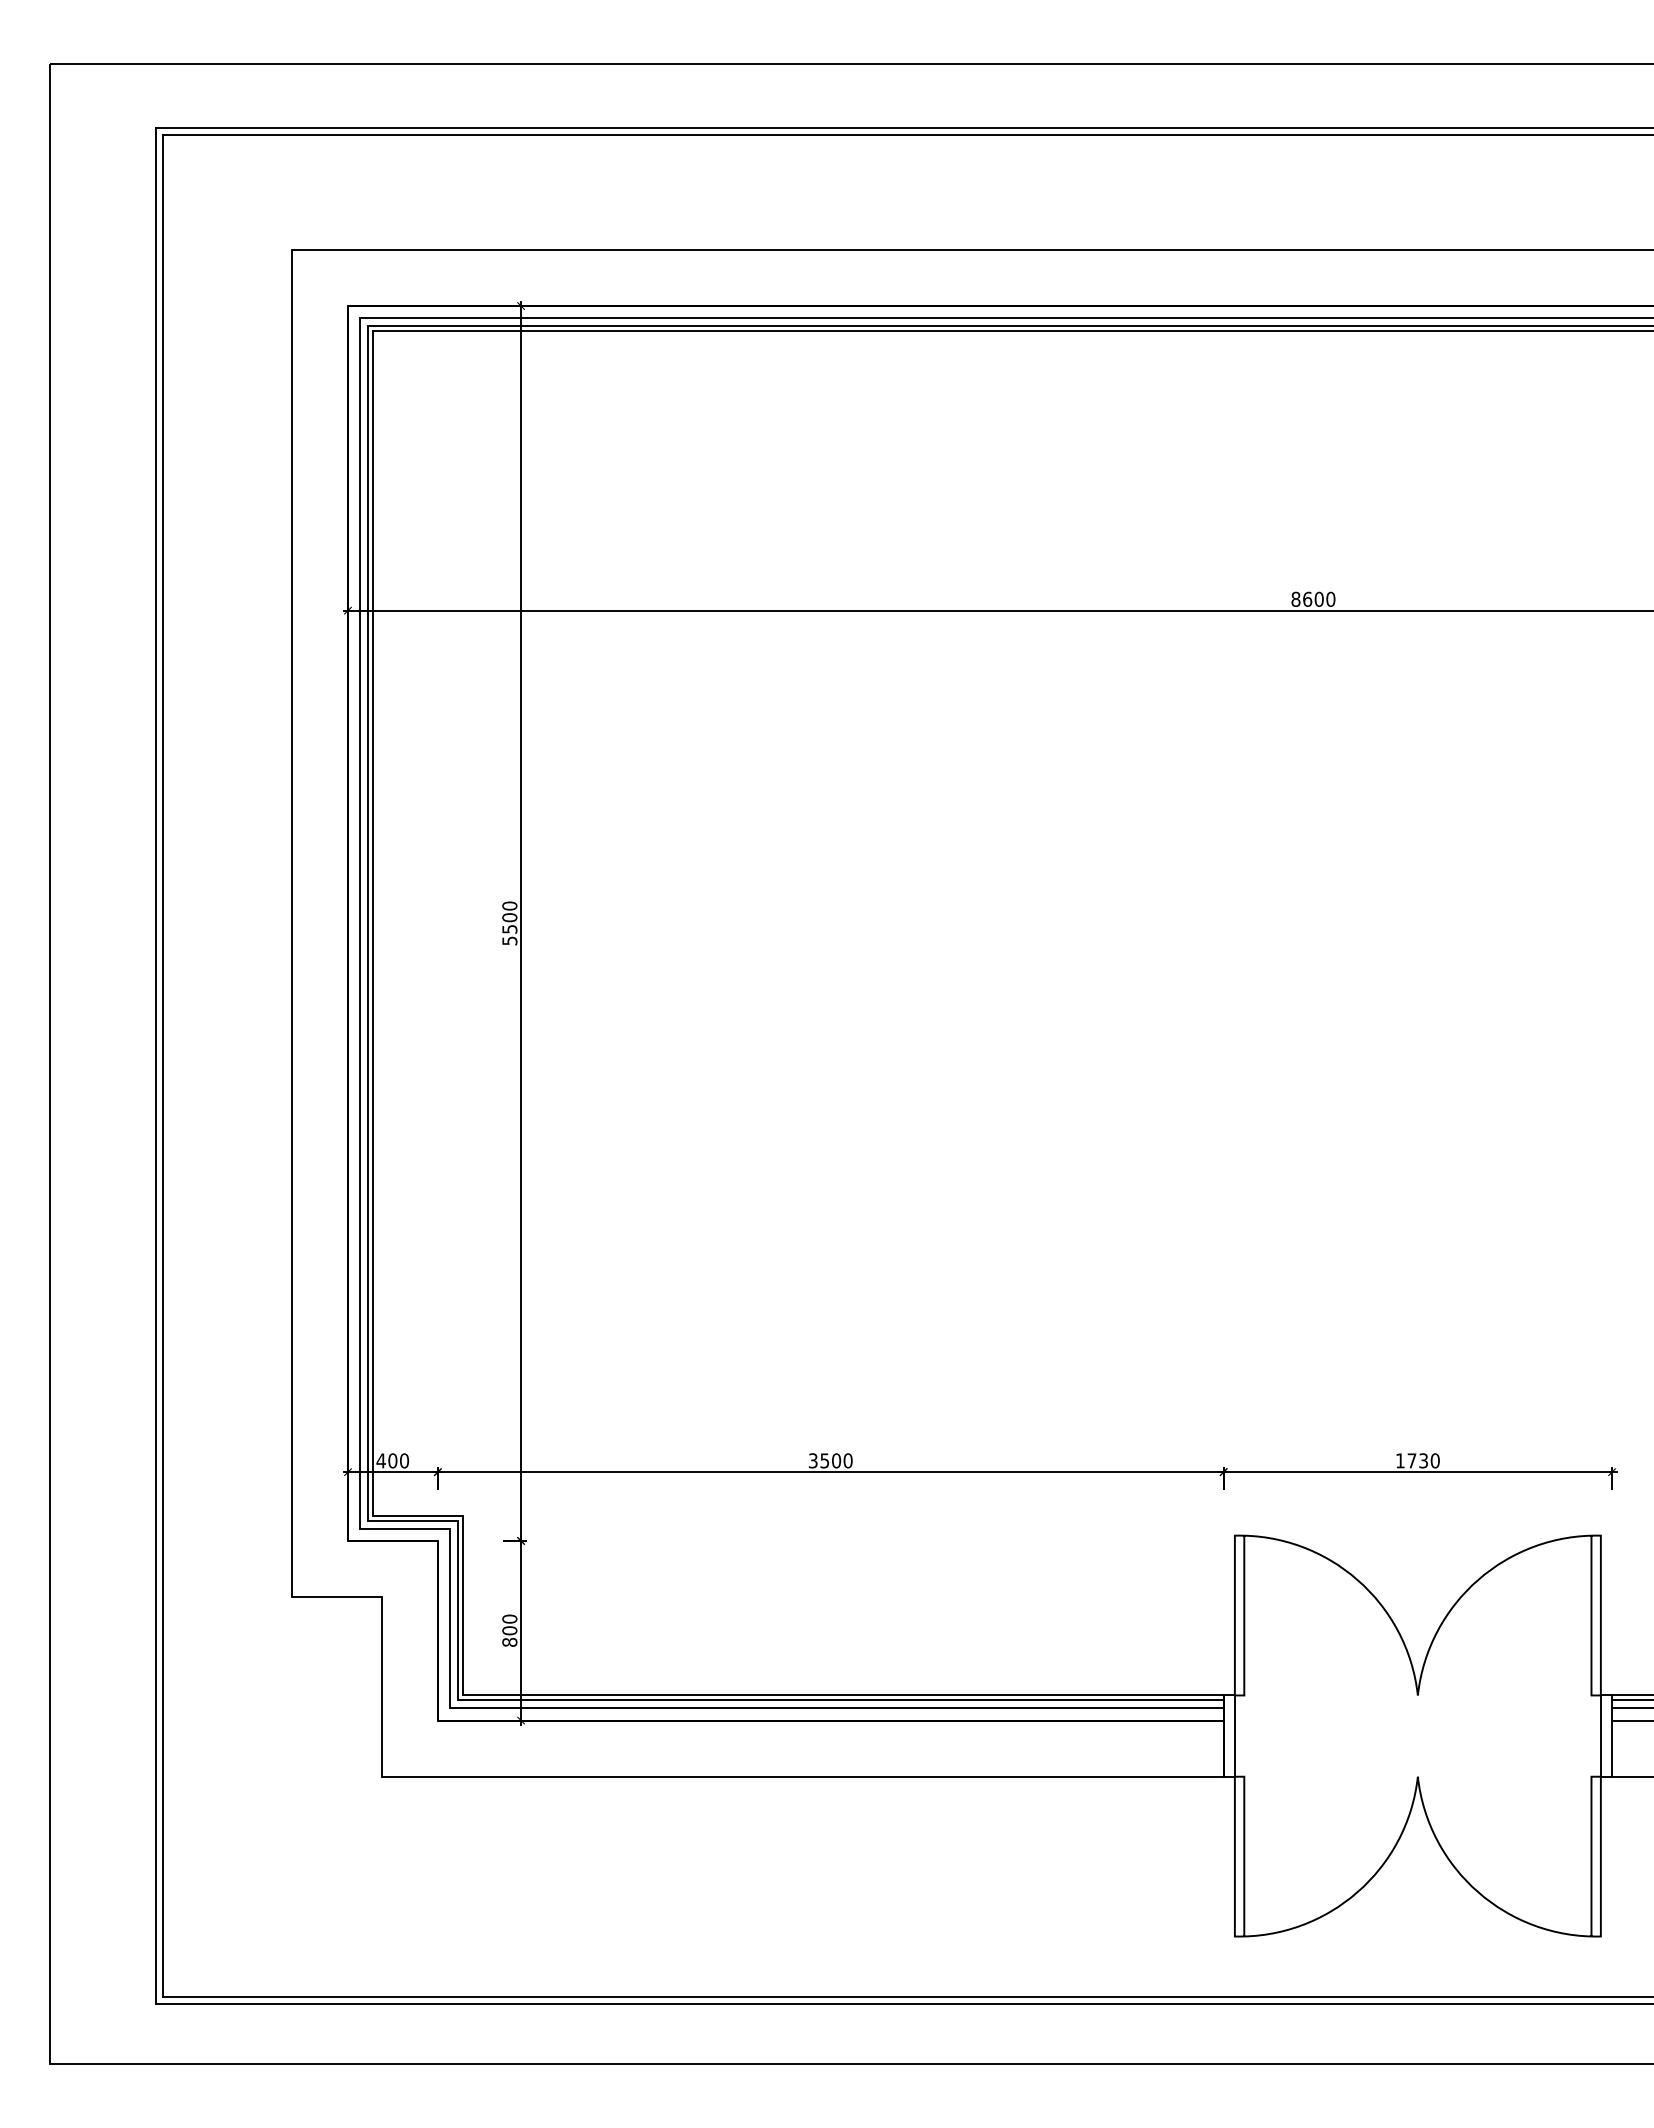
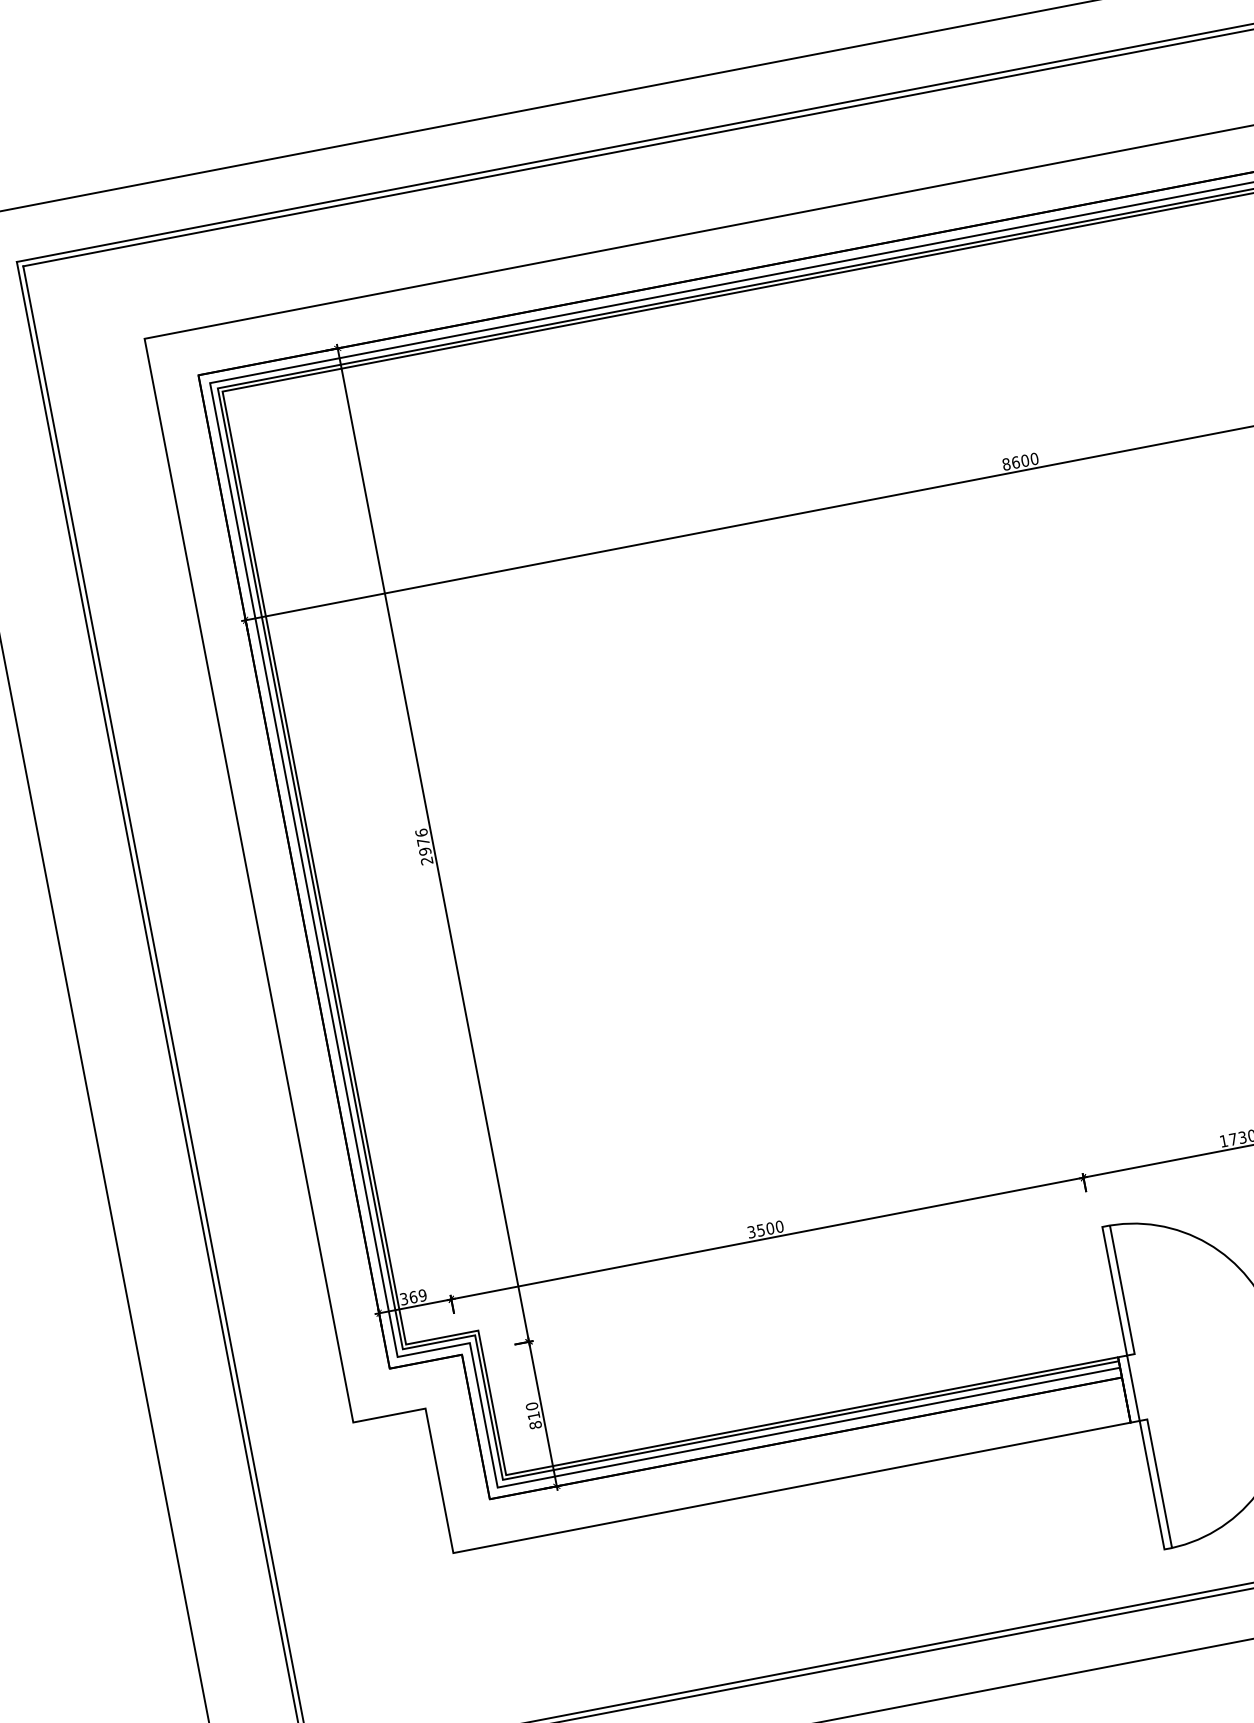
text: (509, 923) -> (424, 846), 5500 -> 2976
text: (392, 1460) -> (413, 1297), 400 -> 369
text: (509, 1630) -> (533, 1415), 800 -> 810

